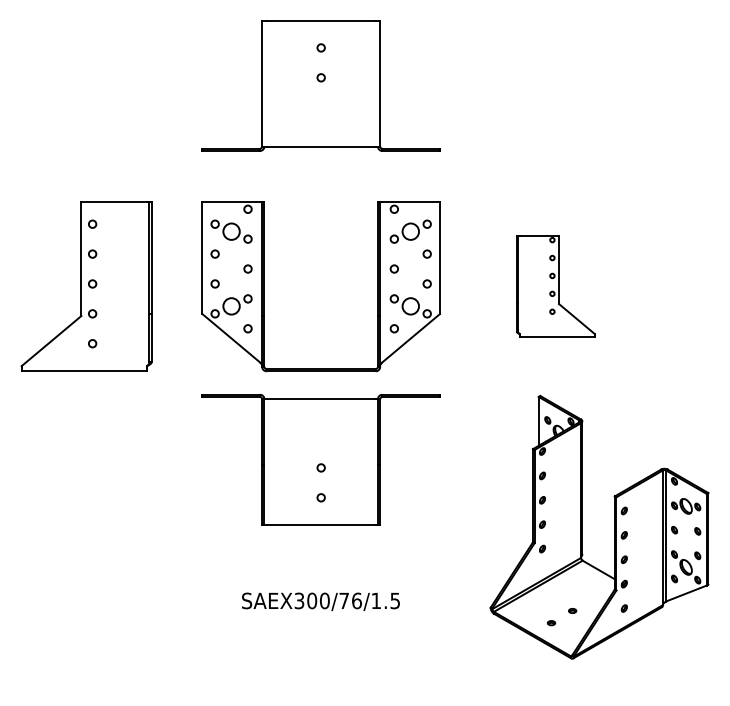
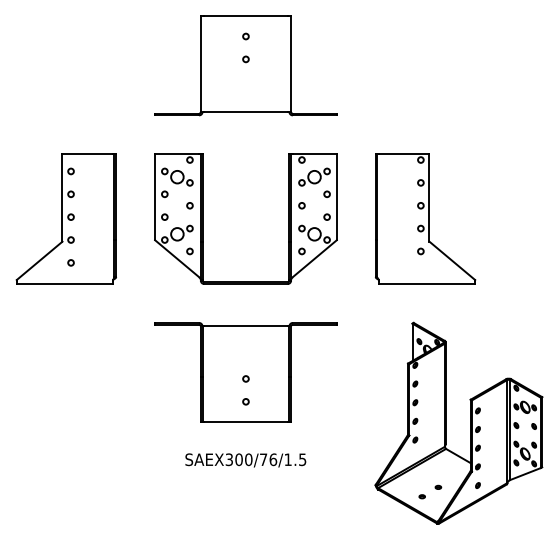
part: (555, 285) -> (425, 218), size x1.67
part: (320, 459) -> (245, 372), moved
part: (583, 526) -> (446, 422), moved

